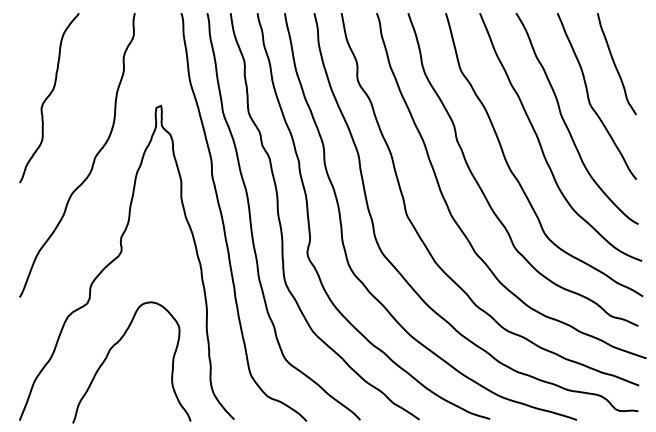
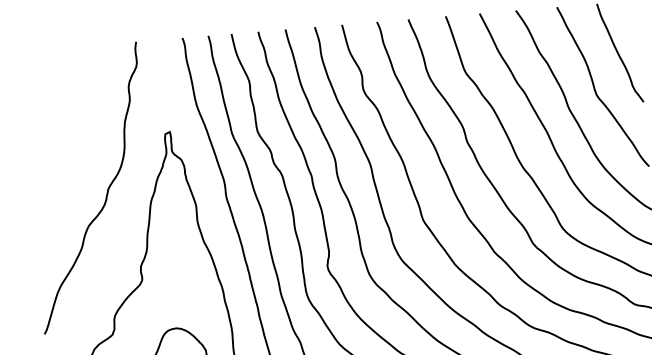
curve: (49, 96) -> (57, 131), removed

